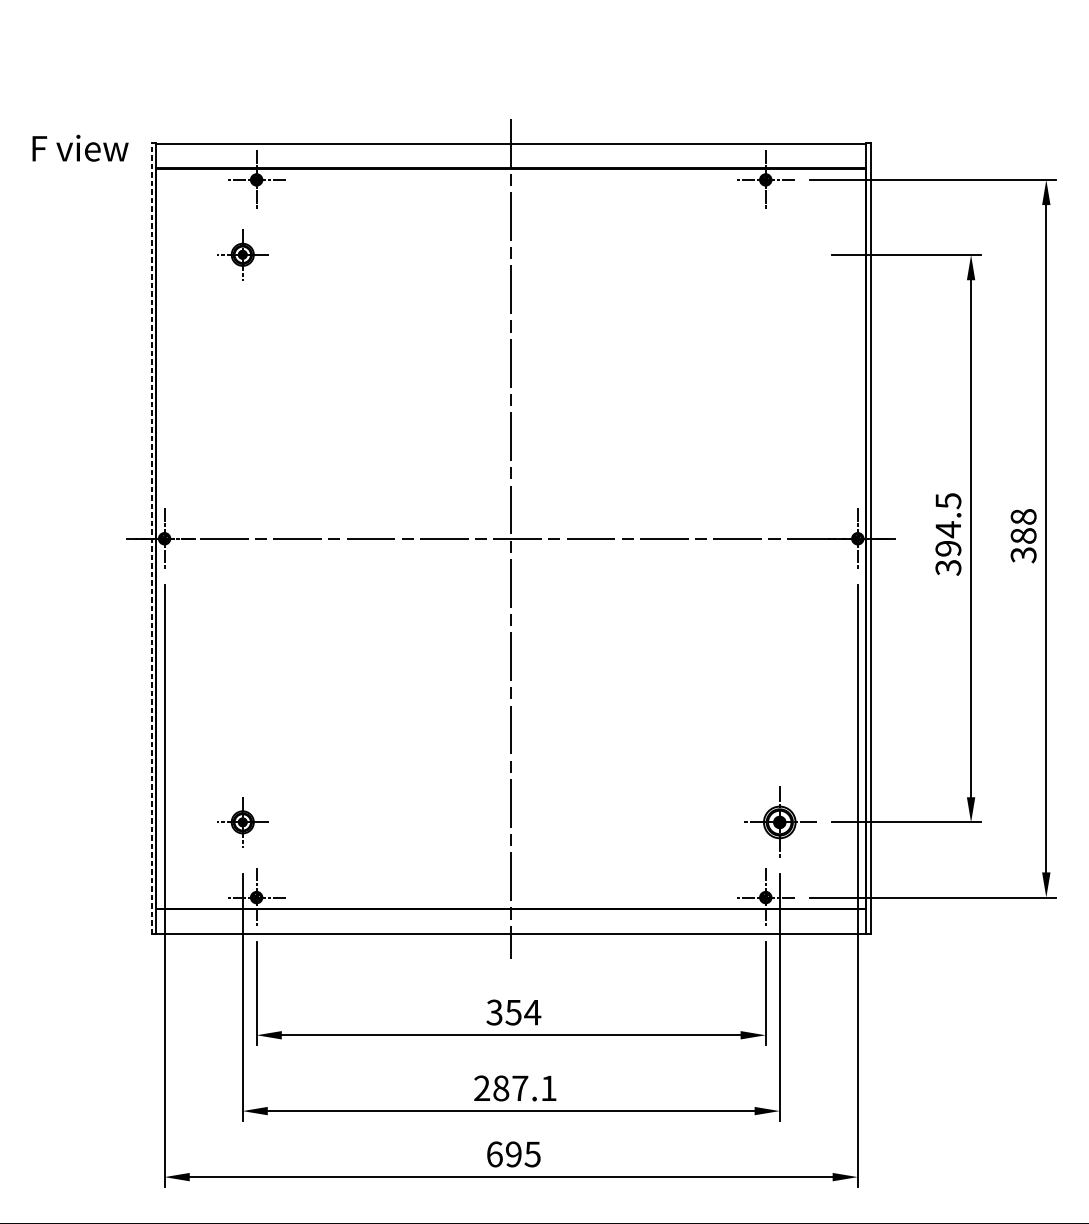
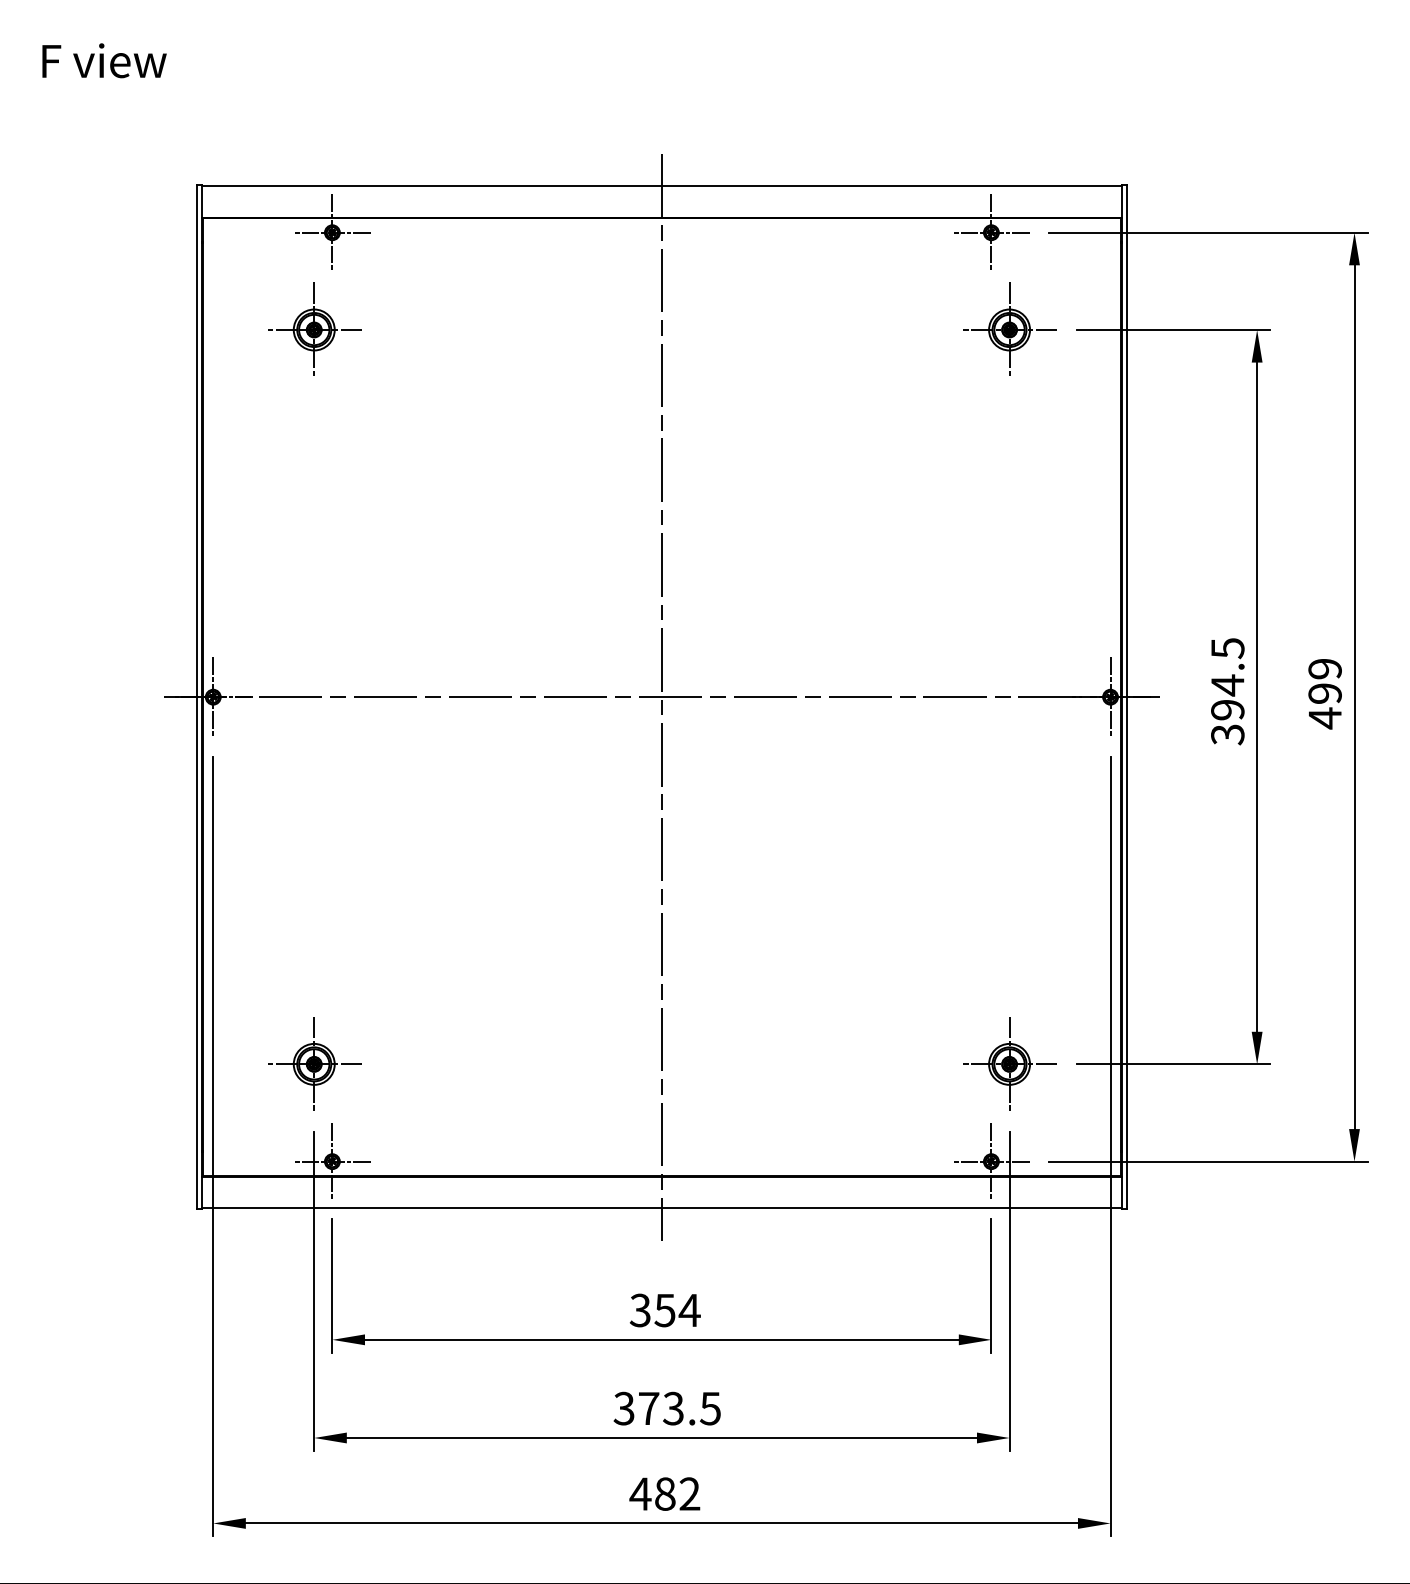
text: (80, 148) -> (104, 60), moved
part: (242, 253) -> (314, 328), size x1.43
part: (779, 253) -> (1009, 328), added
text: (1023, 535) -> (1324, 693), 388 -> 499
line: (151, 538) -> (196, 697), dashed -> solid
part: (242, 821) -> (314, 1063), size x1.43
text: (514, 1088) -> (666, 1408), 287.1 -> 373.5
text: (513, 1153) -> (664, 1493), 695 -> 482

